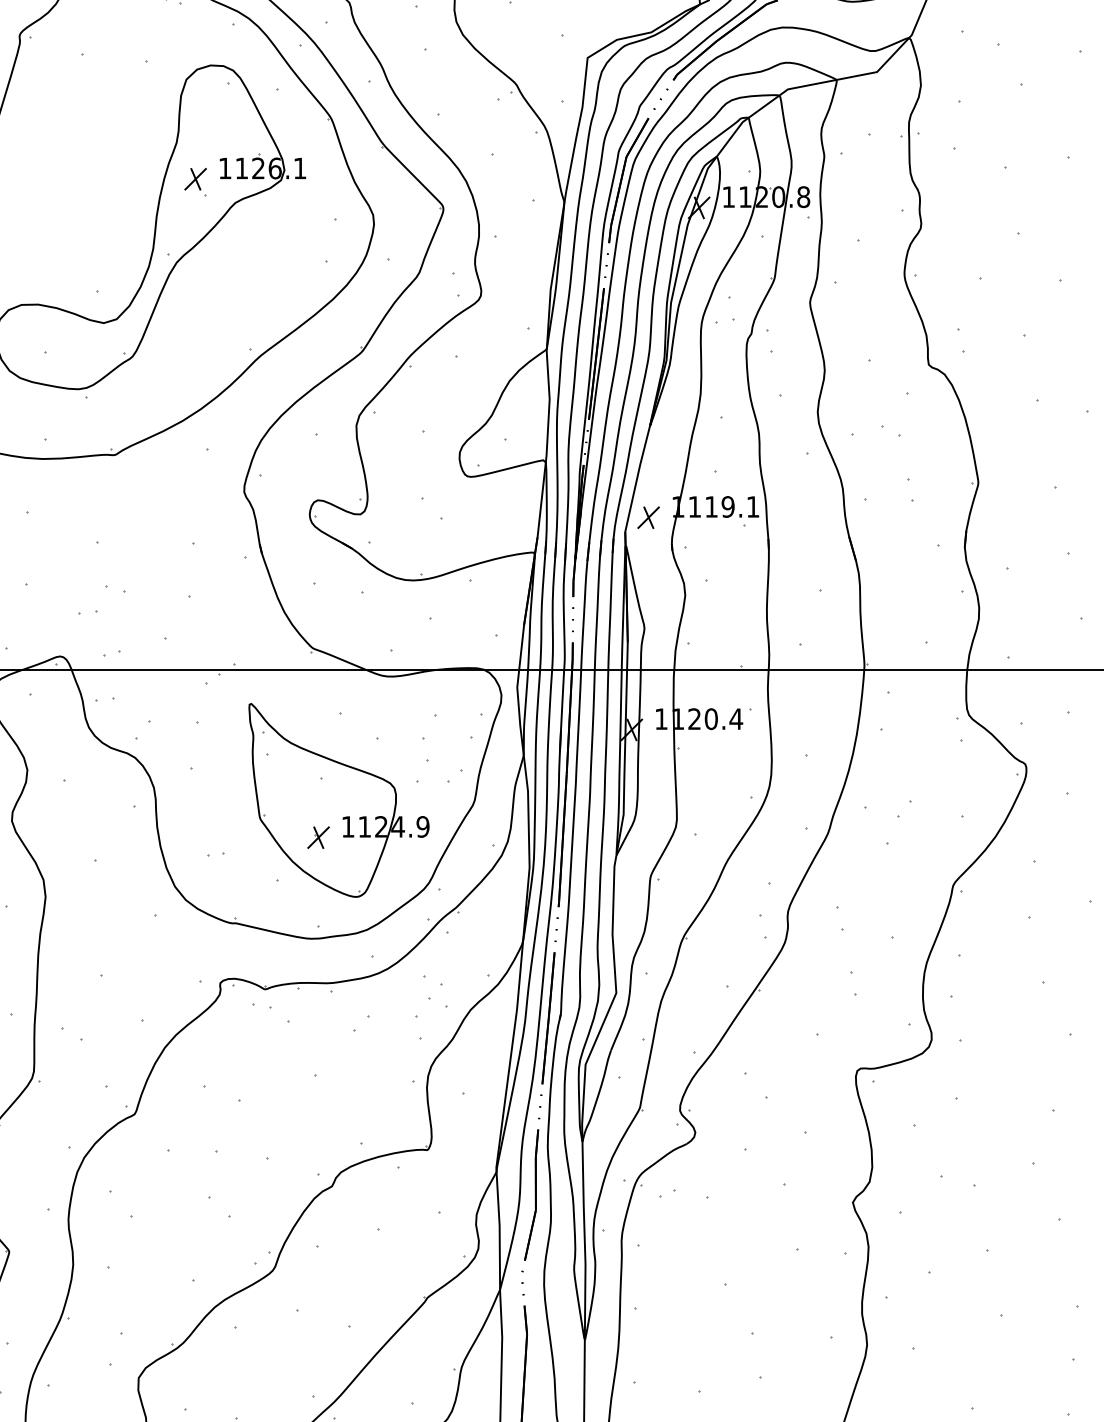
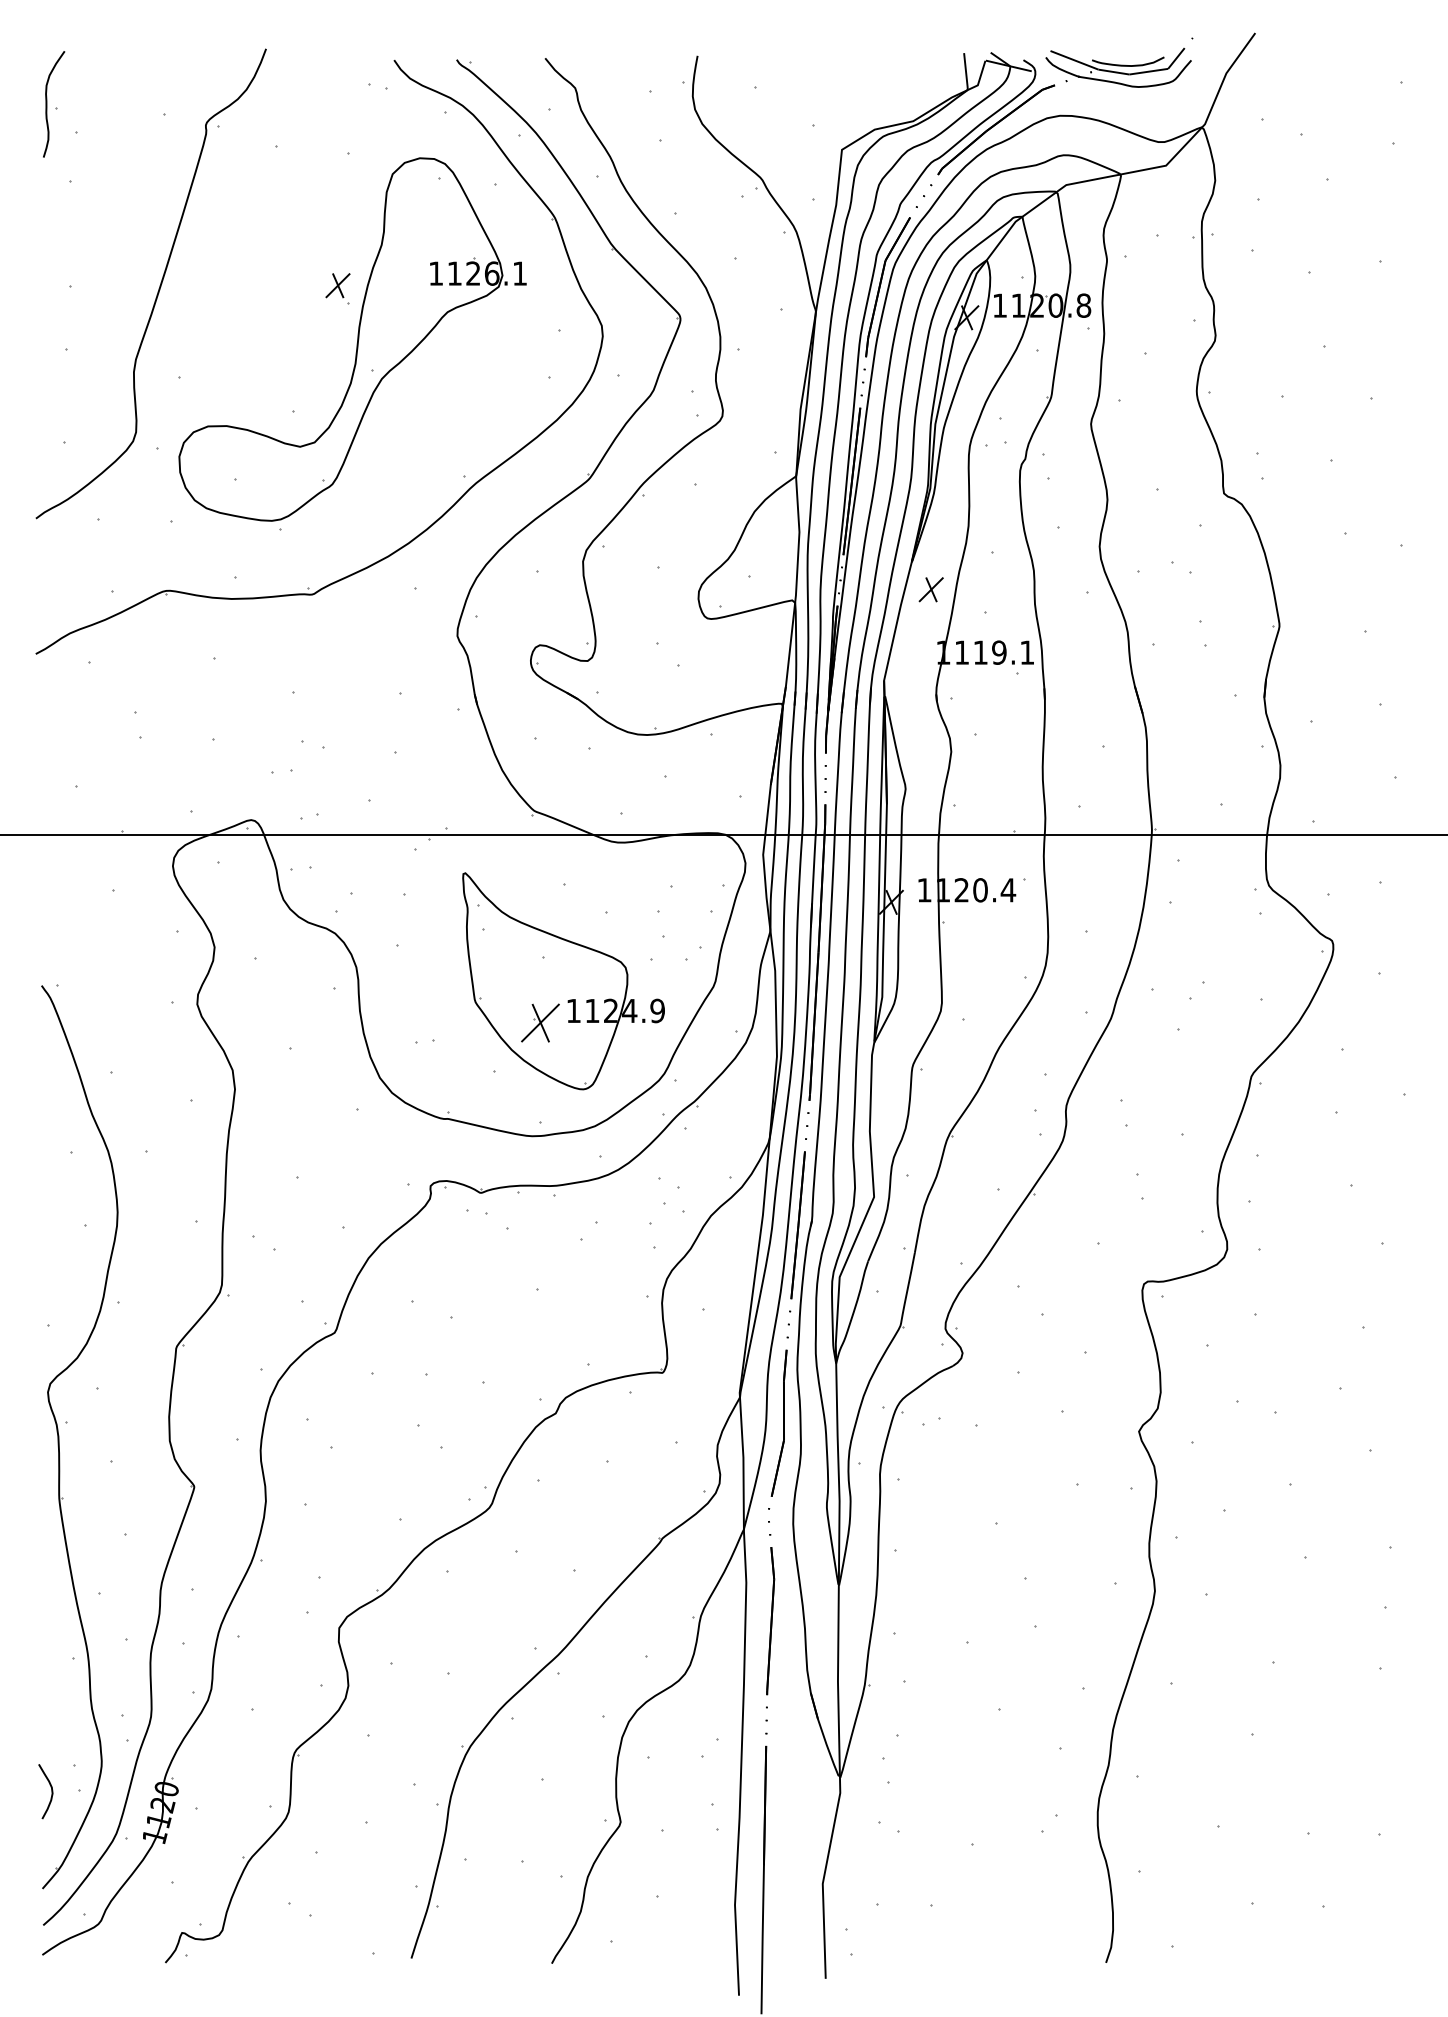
part: (195, 181) -> (337, 288), moved
part: (647, 517) -> (930, 589), moved
part: (318, 837) -> (540, 1022), size x1.6

